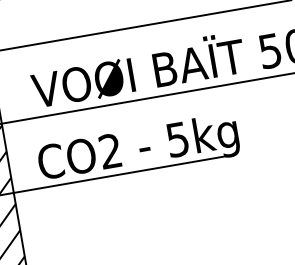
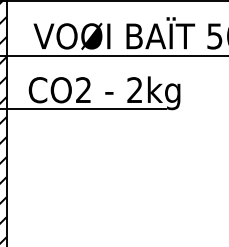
text: (177, 140) -> (134, 90), 5kg -> 2kg

